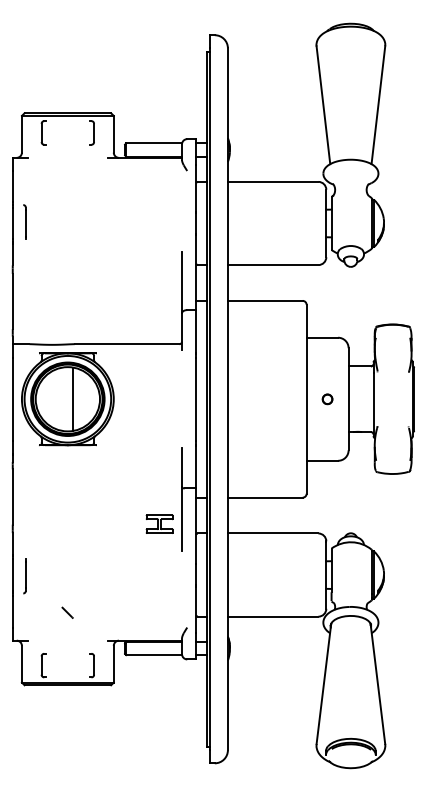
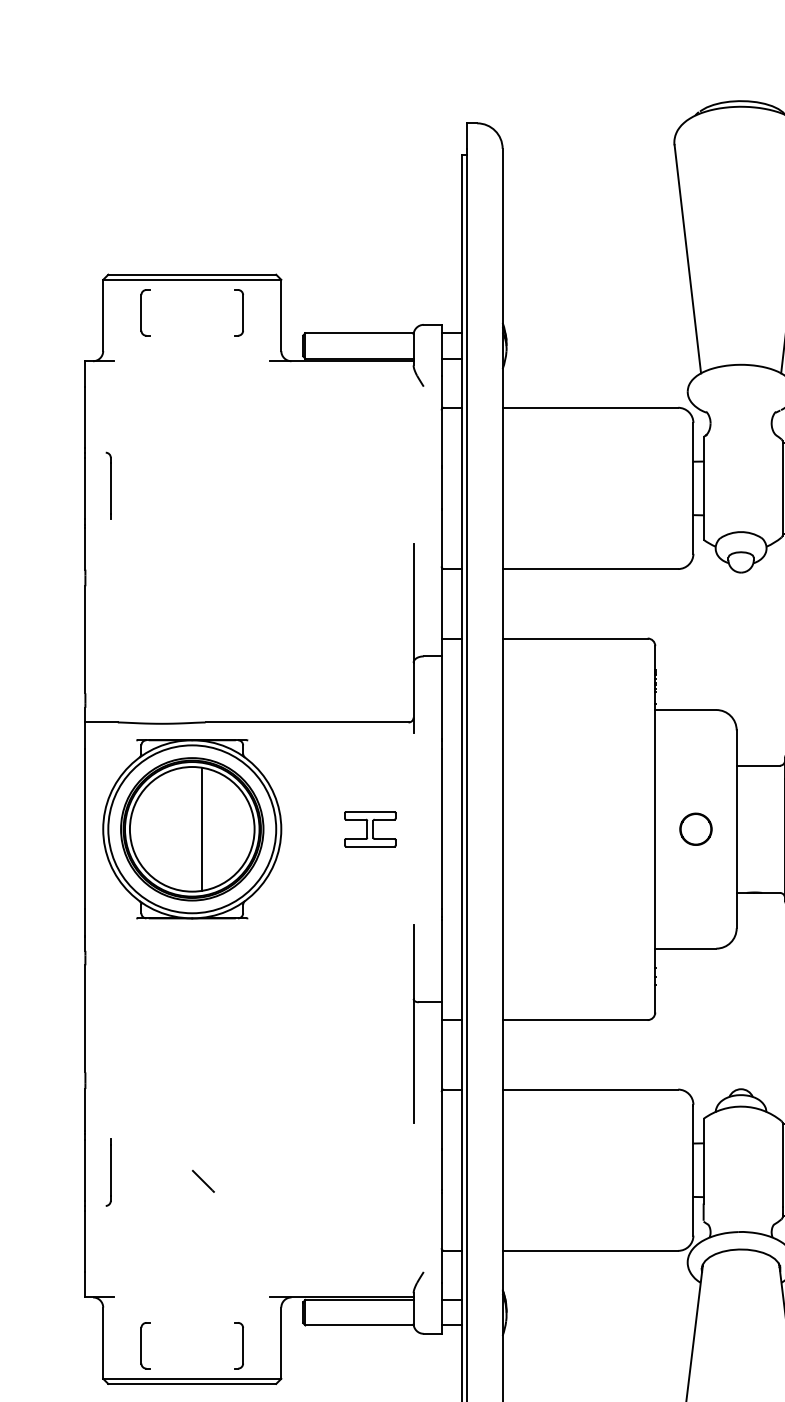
part: (327, 399) -> (695, 829), size x1.67
part: (159, 523) -> (369, 827), moved
line: (67, 612) -> (203, 1180), moved

